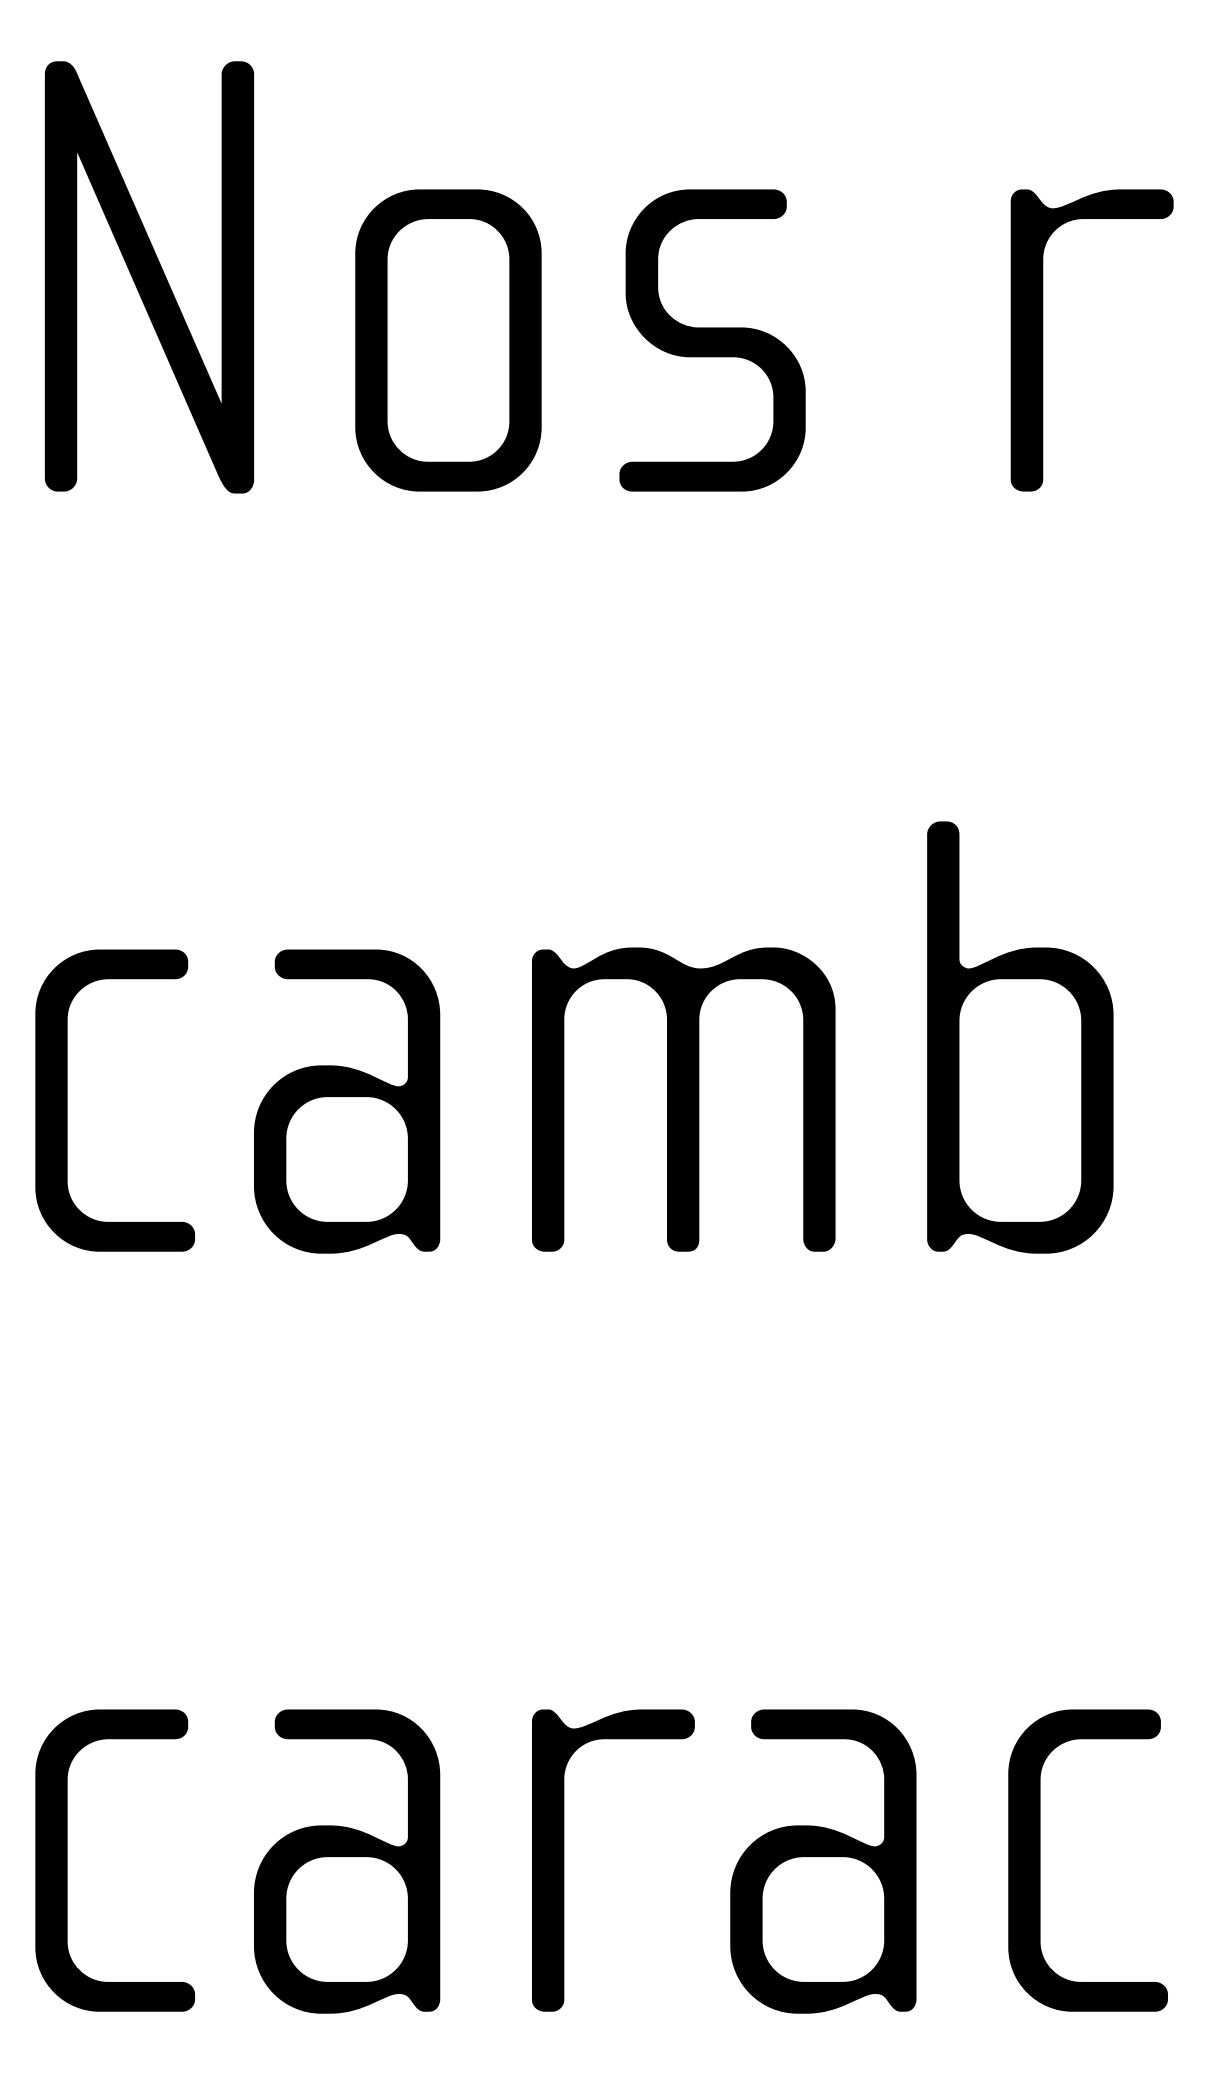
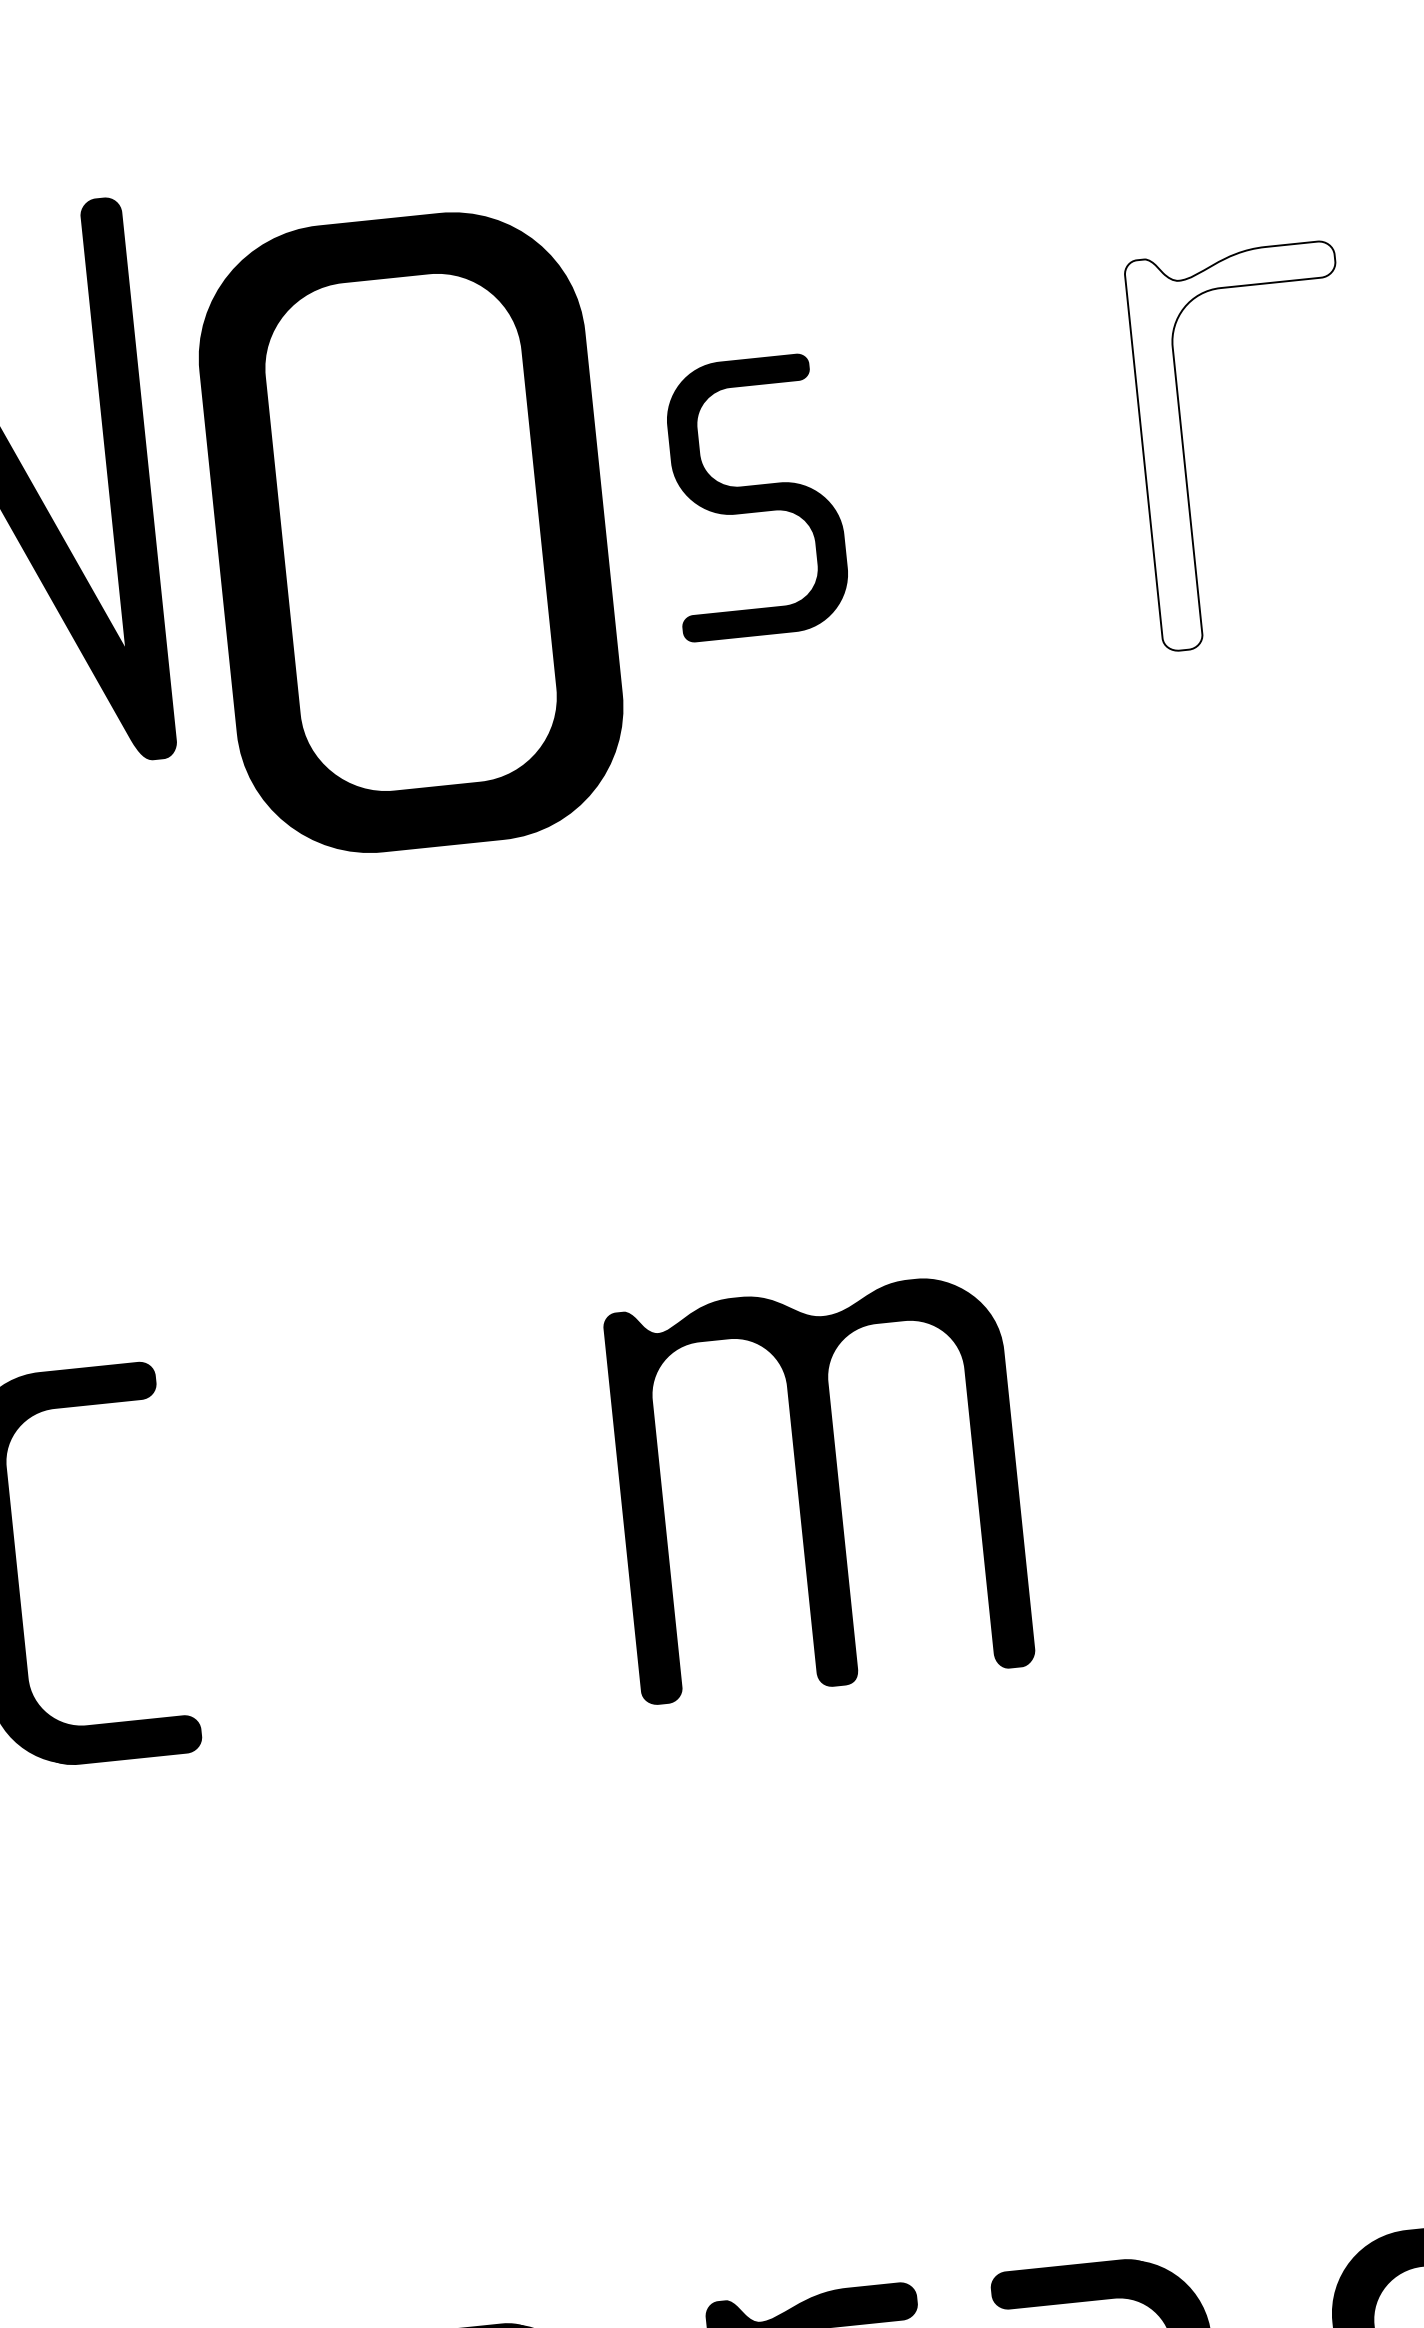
part: (448, 340) -> (411, 532), size x1.6
part: (712, 340) -> (754, 497), size x0.7
fill: (1091, 340) -> (1247, 446), removed
part: (1020, 1037) -> (1249, 1362), removed
part: (347, 1101) -> (382, 1536), removed

